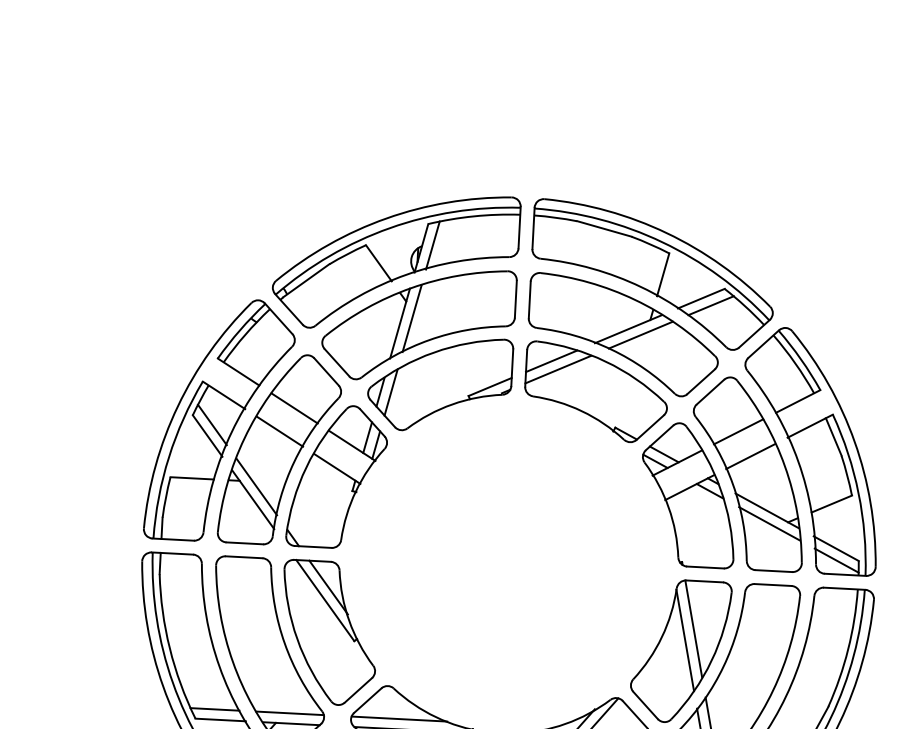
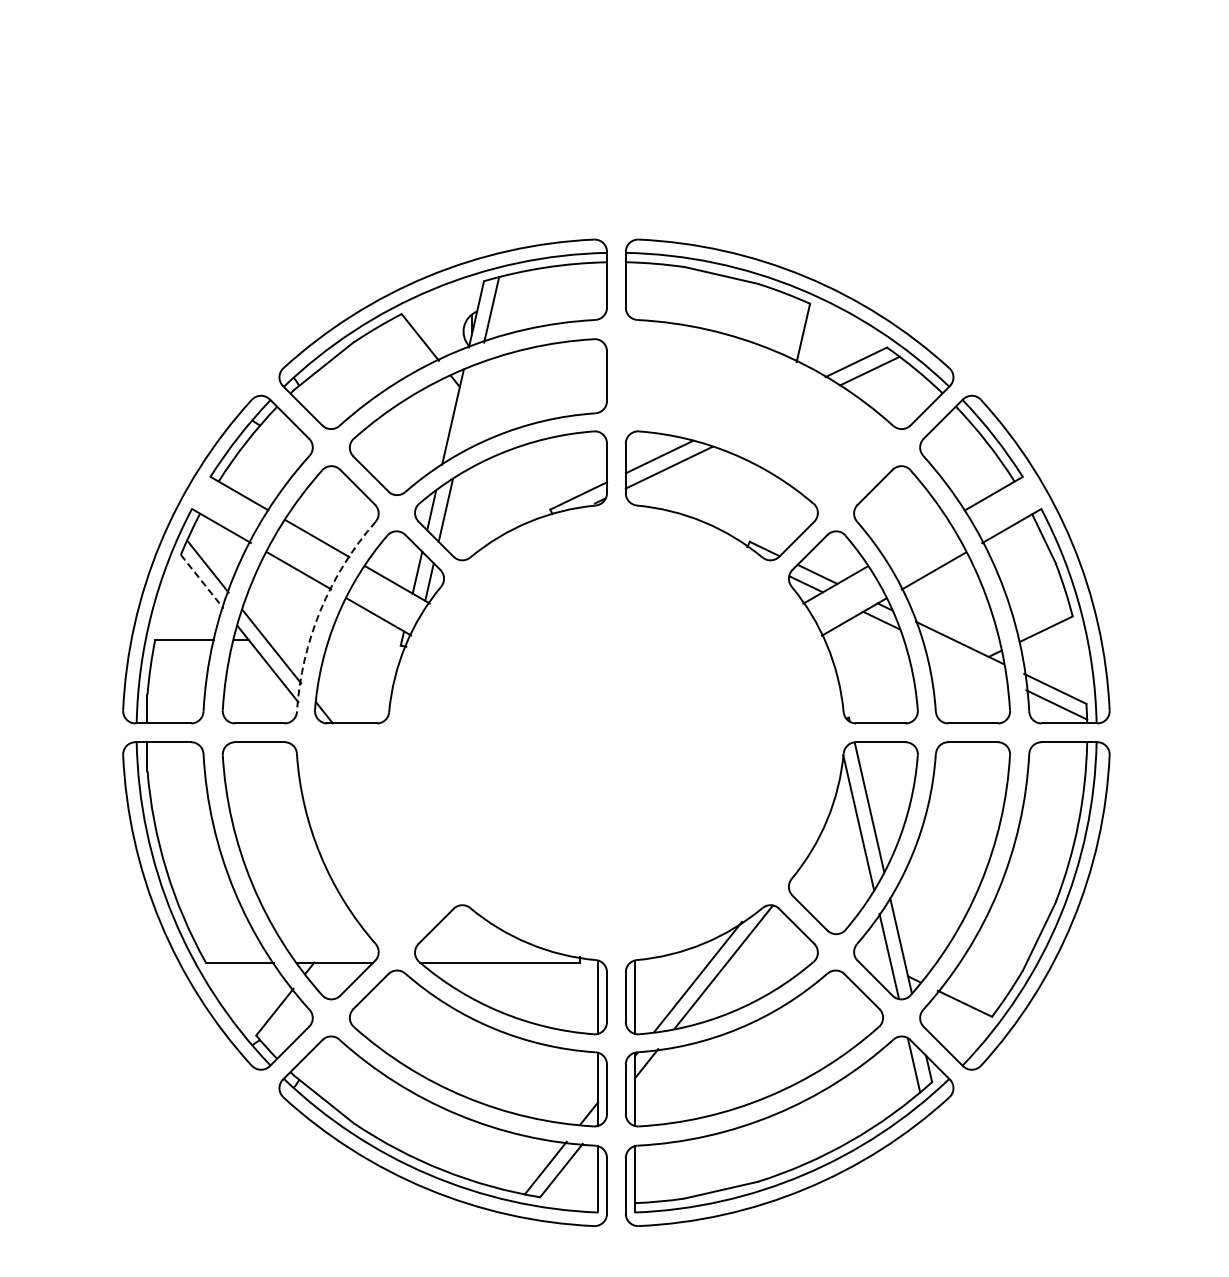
line: (411, 318) -> (468, 409), removed
part: (622, 334) -> (753, 416), removed
line: (738, 431) -> (915, 538), removed
line: (207, 436) -> (202, 582), solid -> dashed
arc: (294, 461) -> (320, 610), solid -> dashed
line: (769, 523) -> (963, 659), removed
part: (329, 633) -> (379, 838), removed
line: (215, 709) -> (231, 948), removed
line: (289, 713) -> (332, 948), removed
line: (399, 718) -> (479, 948), removed

